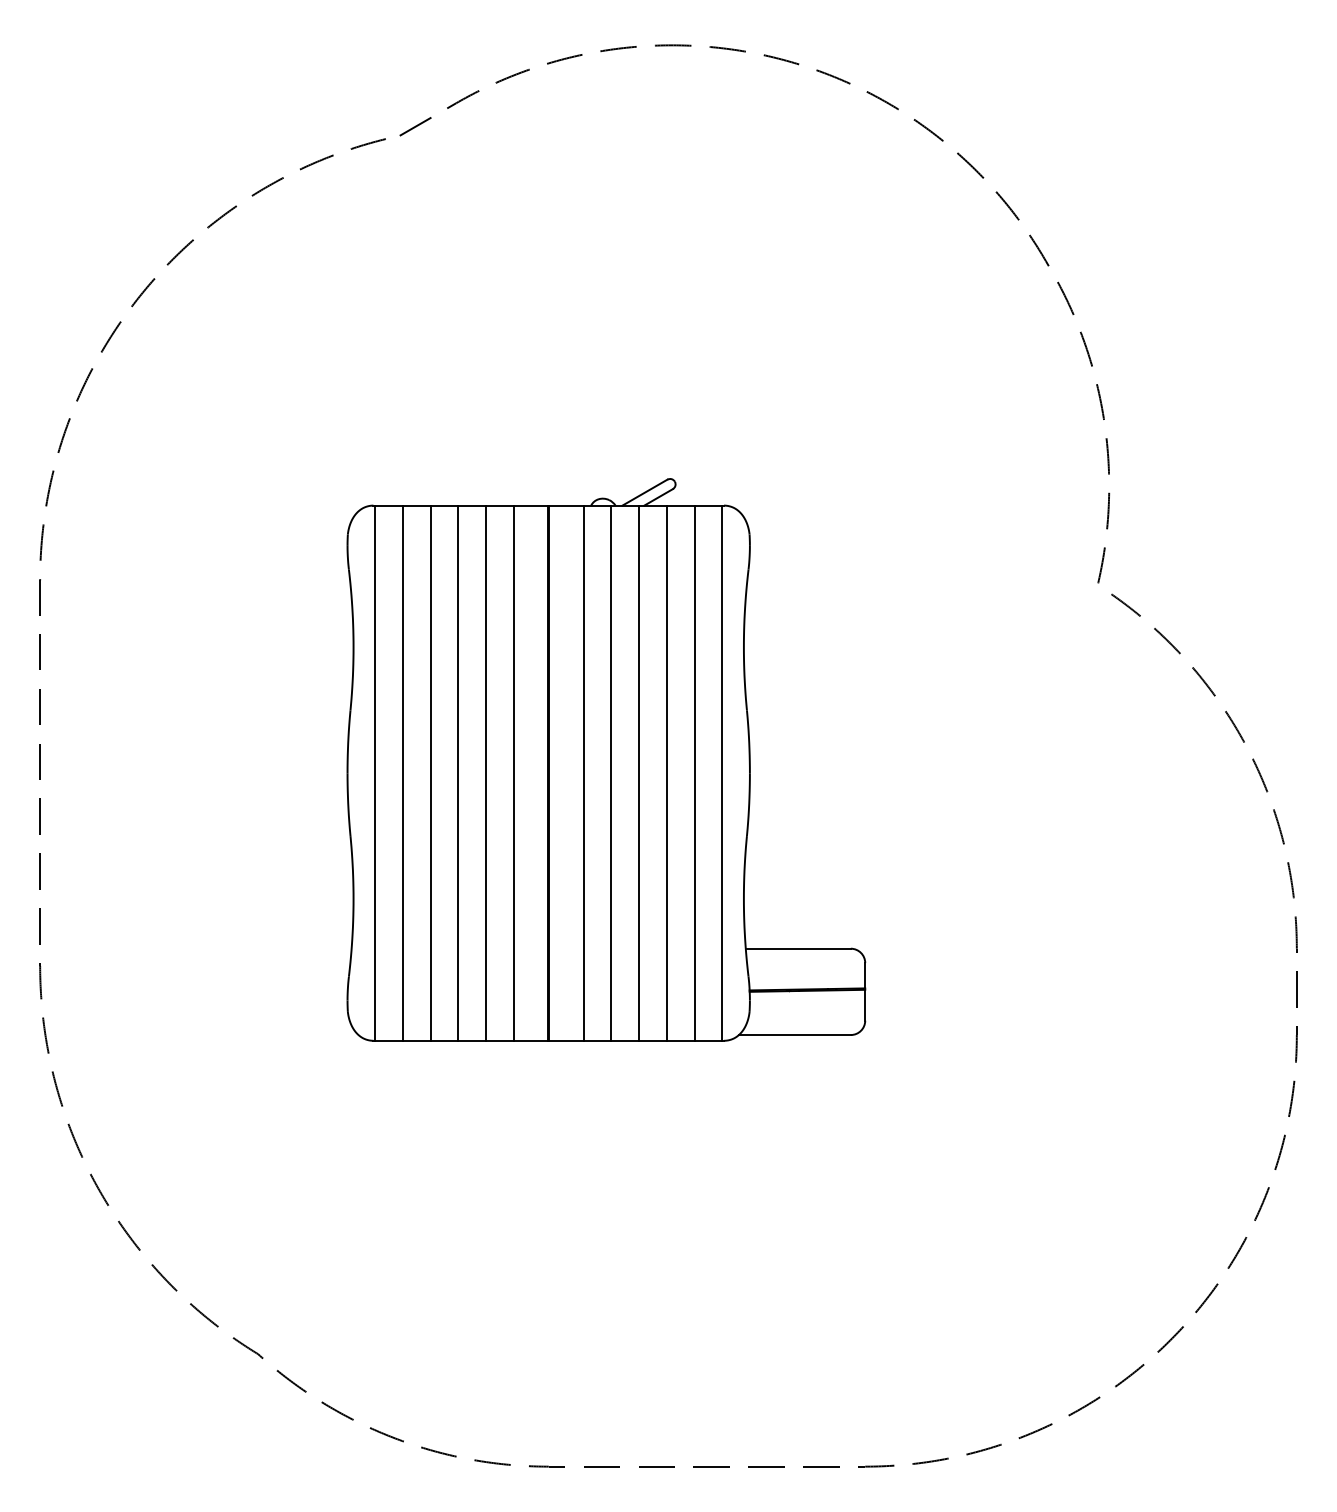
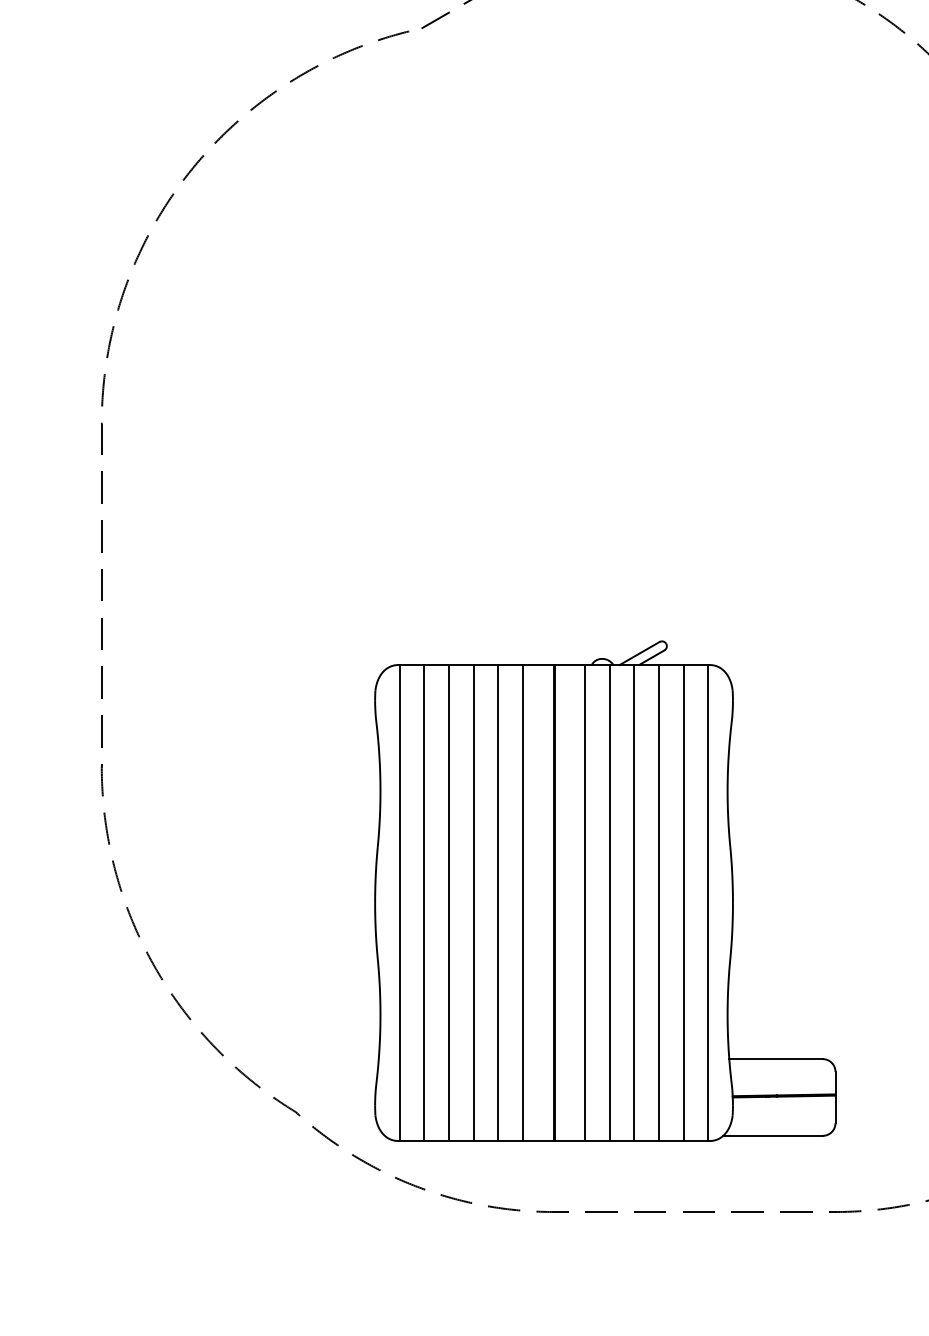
part: (606, 759) -> (605, 890), moved

